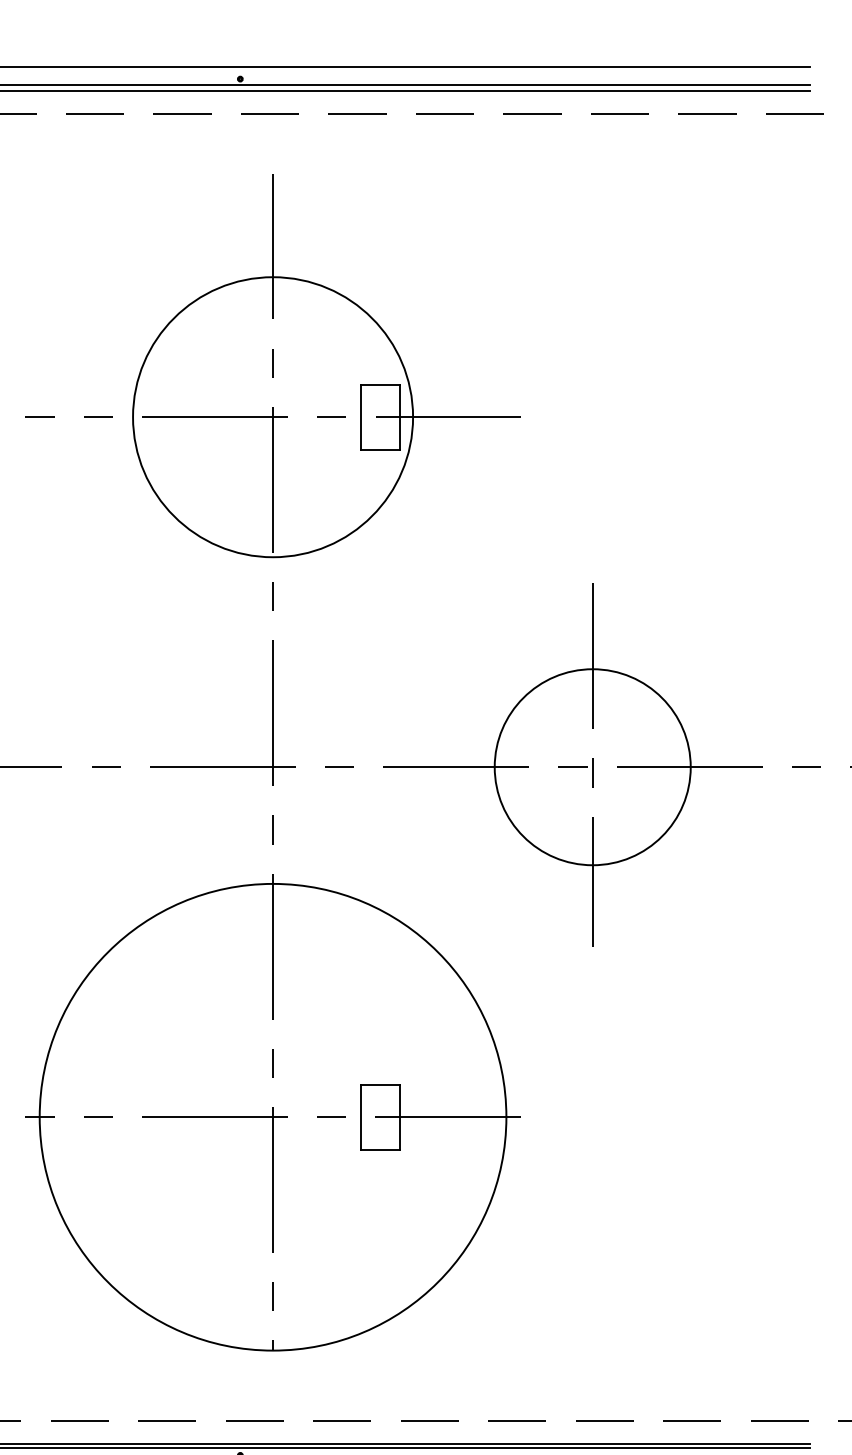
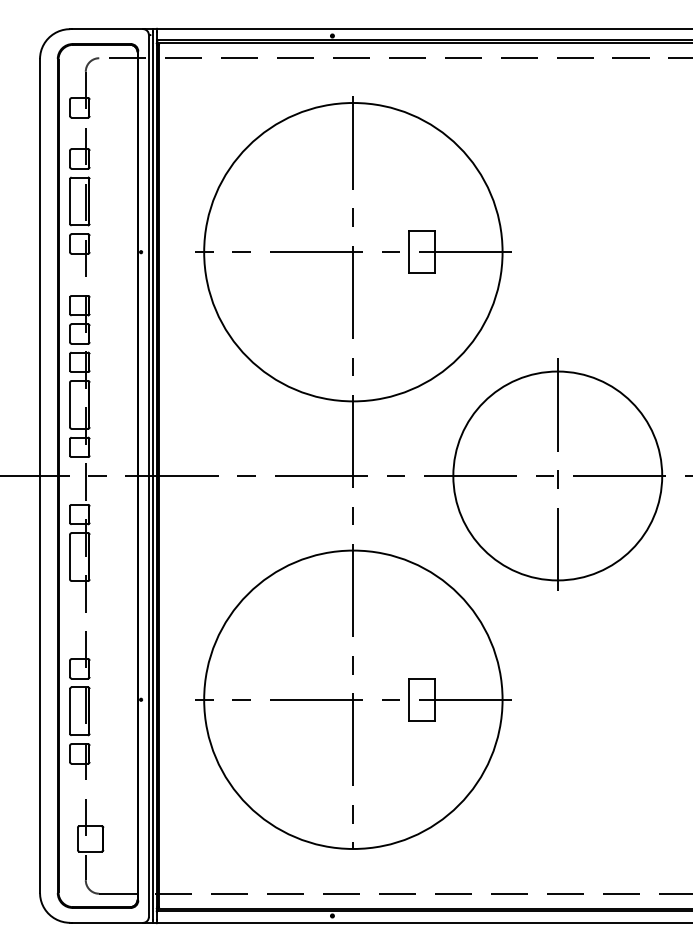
circle: (273, 417) -> (353, 252), size x1.67
circle: (592, 766) -> (557, 475), size x1.67

